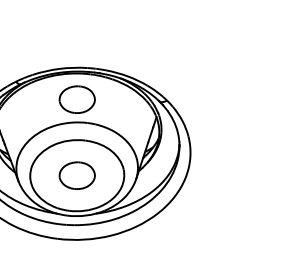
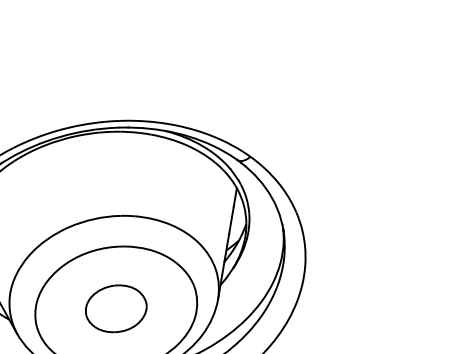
part: (76, 99) -> (95, 178), removed

